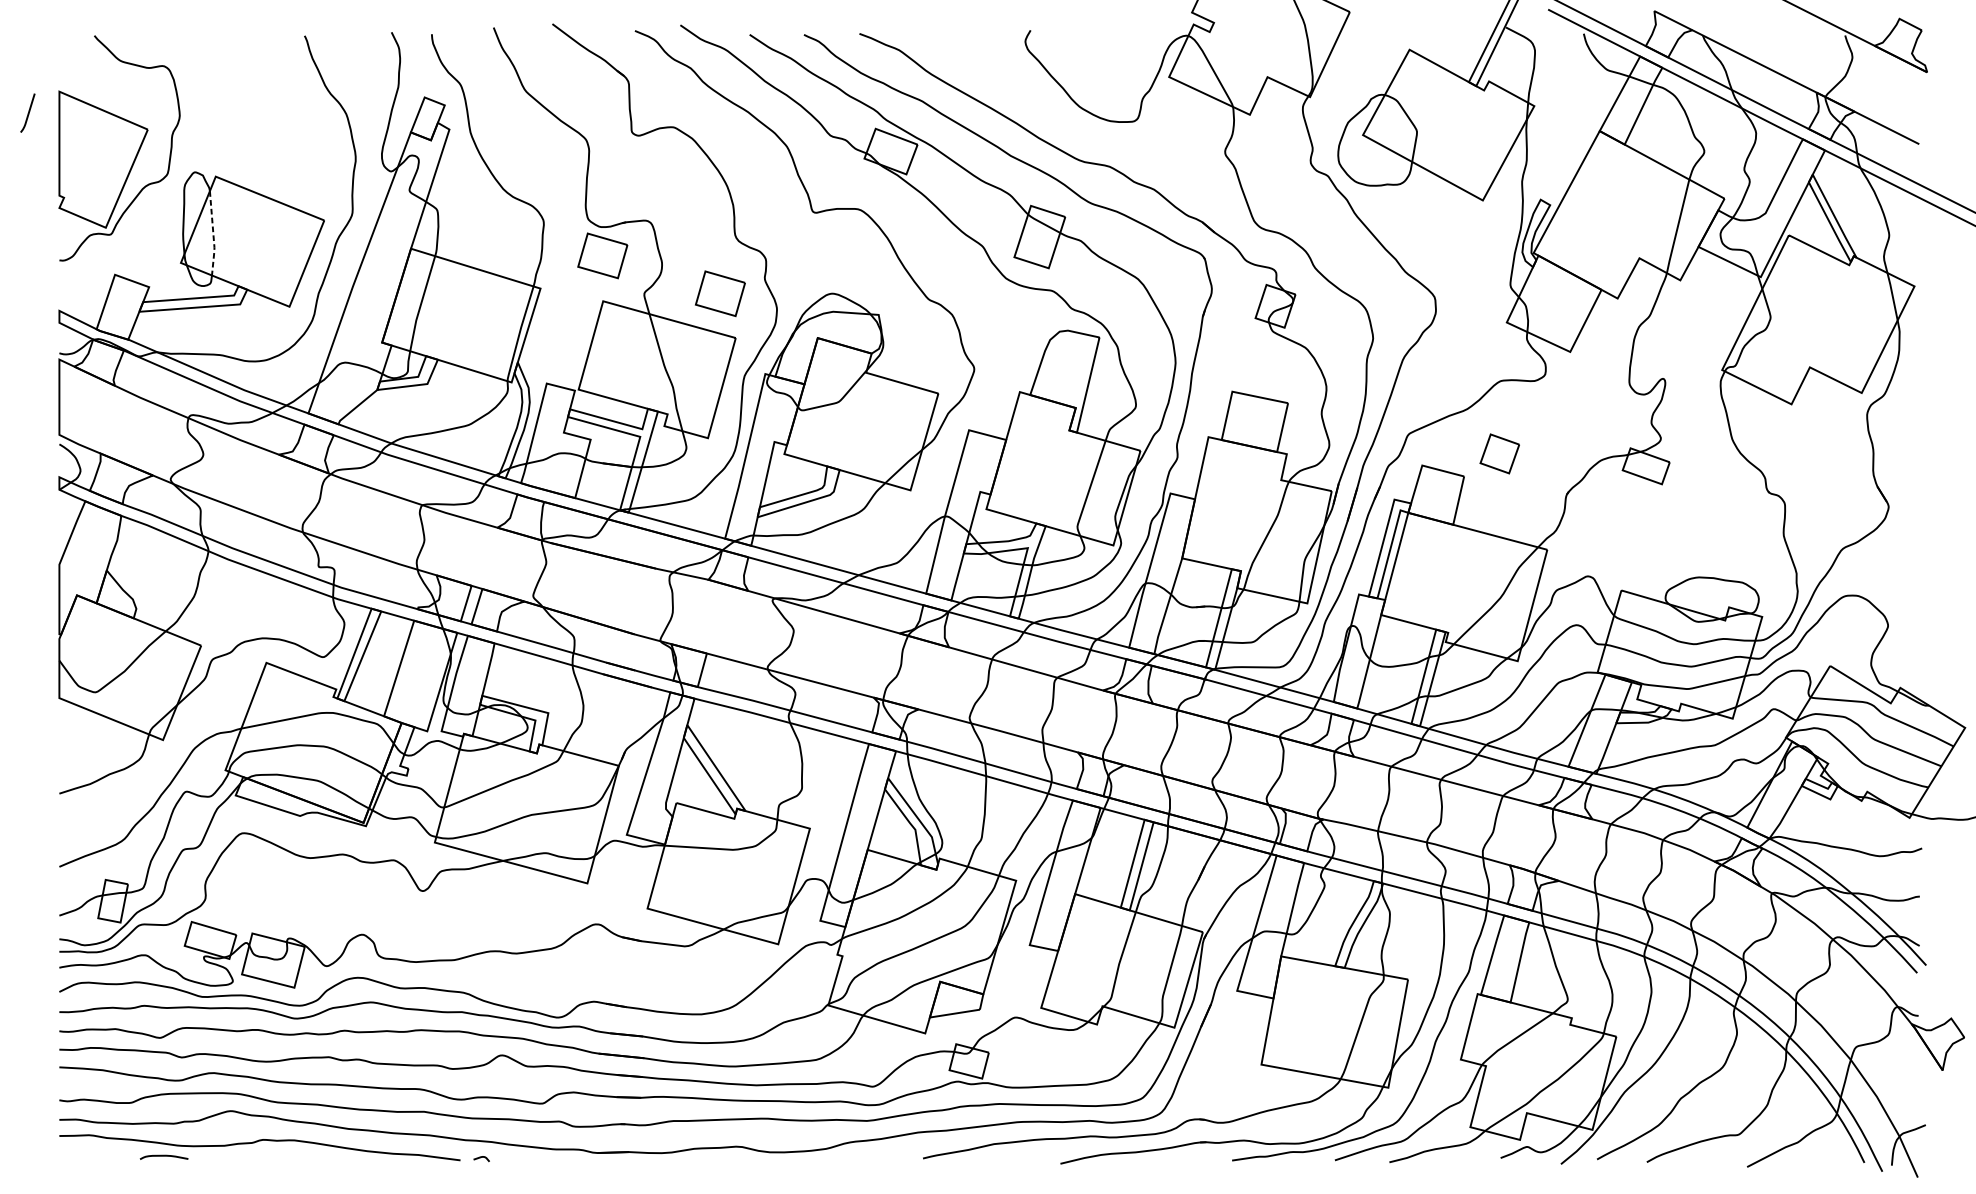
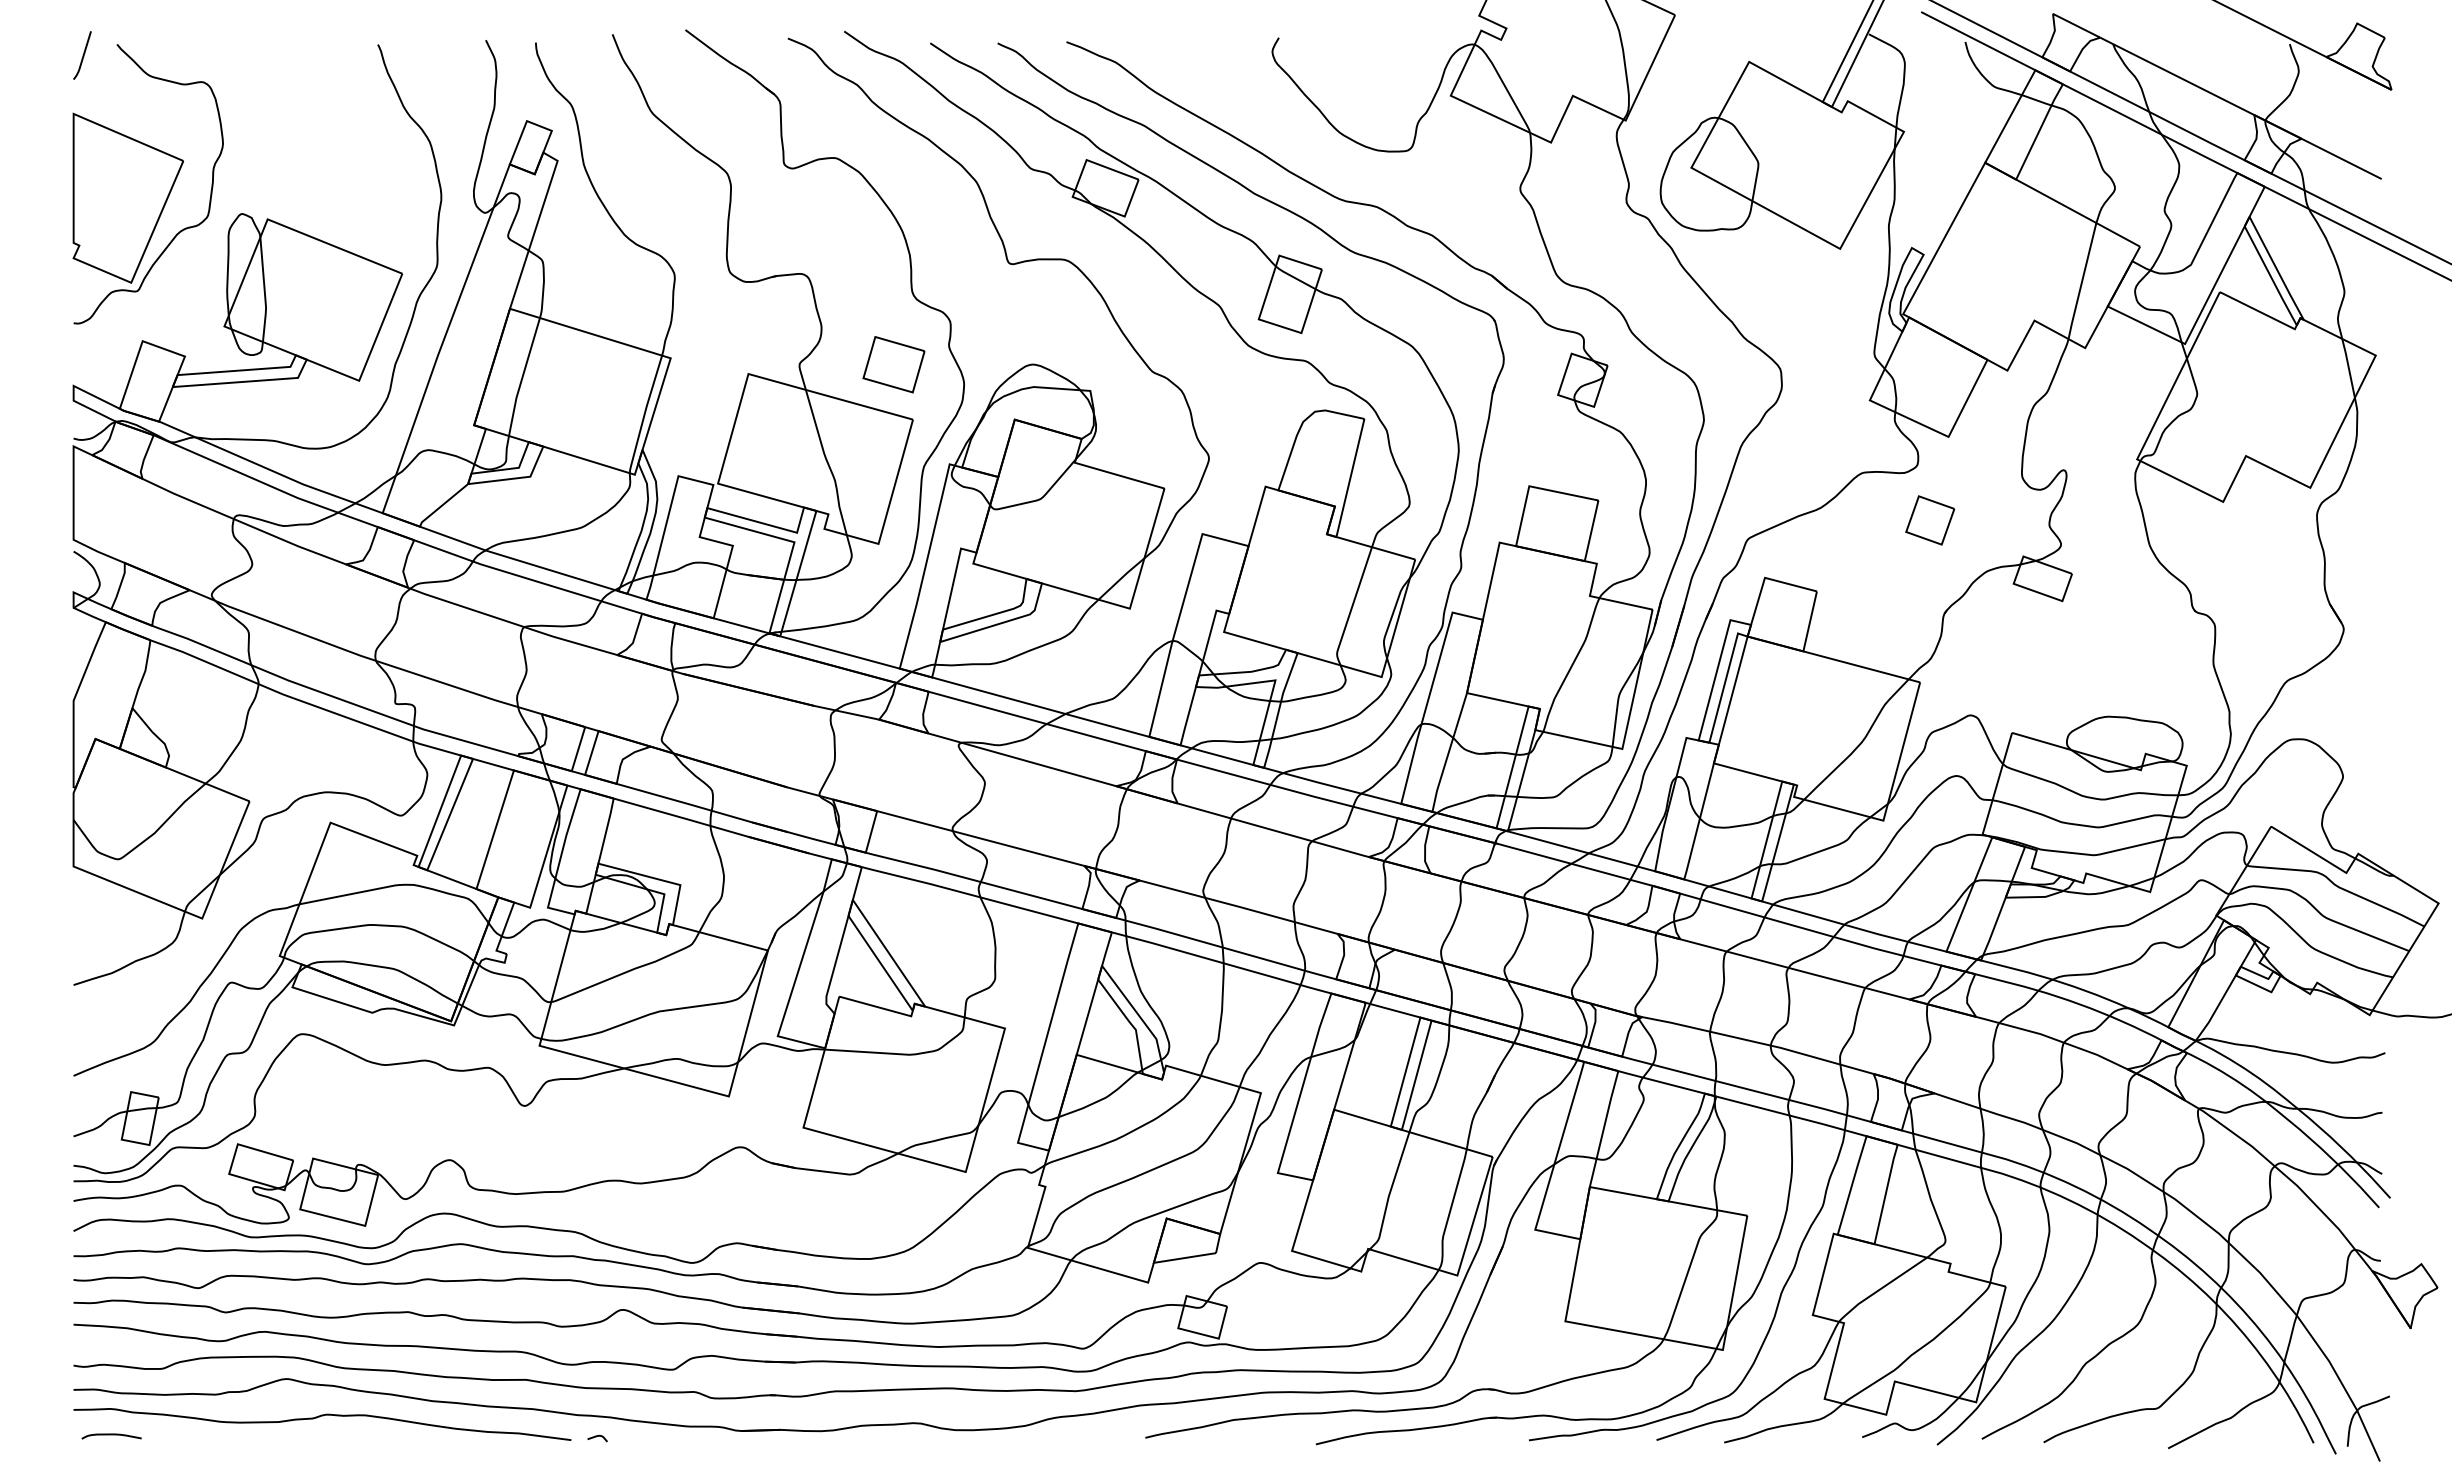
line: (27, 113) -> (82, 55), moved
line: (213, 234) -> (264, 291), dashed -> solid
part: (602, 255) -> (747, 317), removed
part: (1500, 453) -> (1930, 520), moved
curve: (164, 1156) -> (111, 1435), moved

